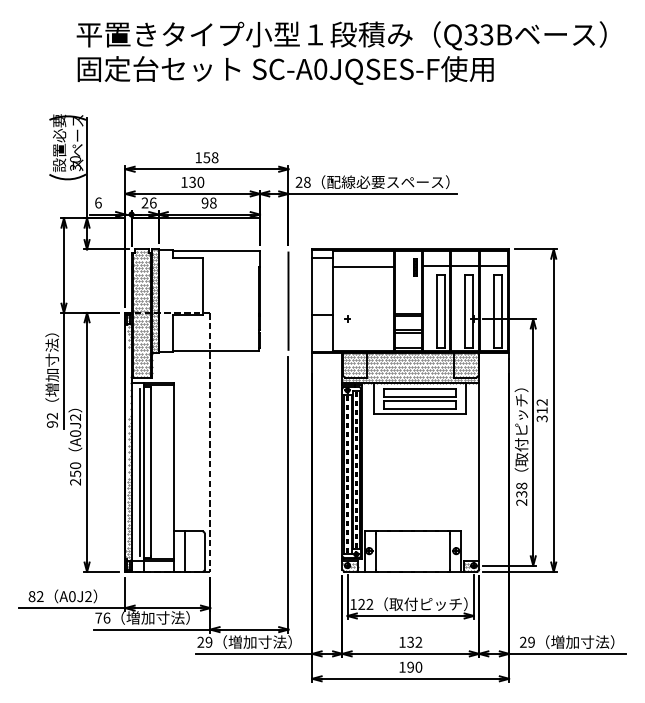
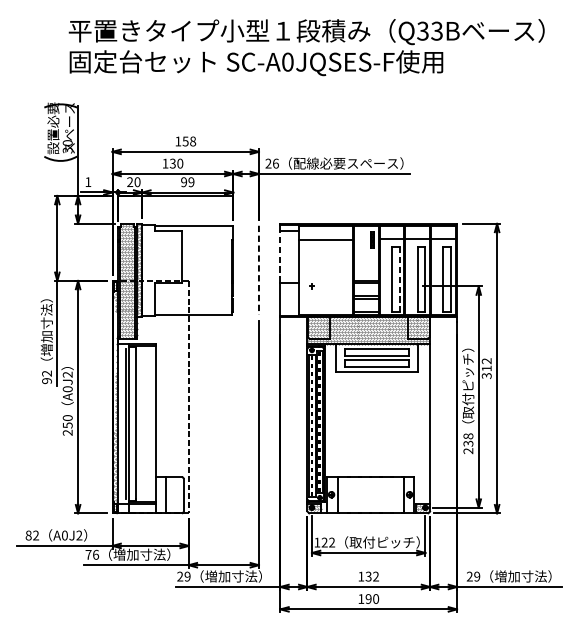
text: (307, 181) -> (276, 162), 28 -> 26
text: (98, 202) -> (88, 181), 6 -> 1
text: (153, 202) -> (137, 181), 26 -> 20
text: (213, 202) -> (191, 181), 98 -> 99
line: (312, 286) -> (280, 257), solid -> dashed
line: (288, 301) -> (258, 270), solid -> dashed
line: (445, 312) -> (399, 280), solid -> dashed

